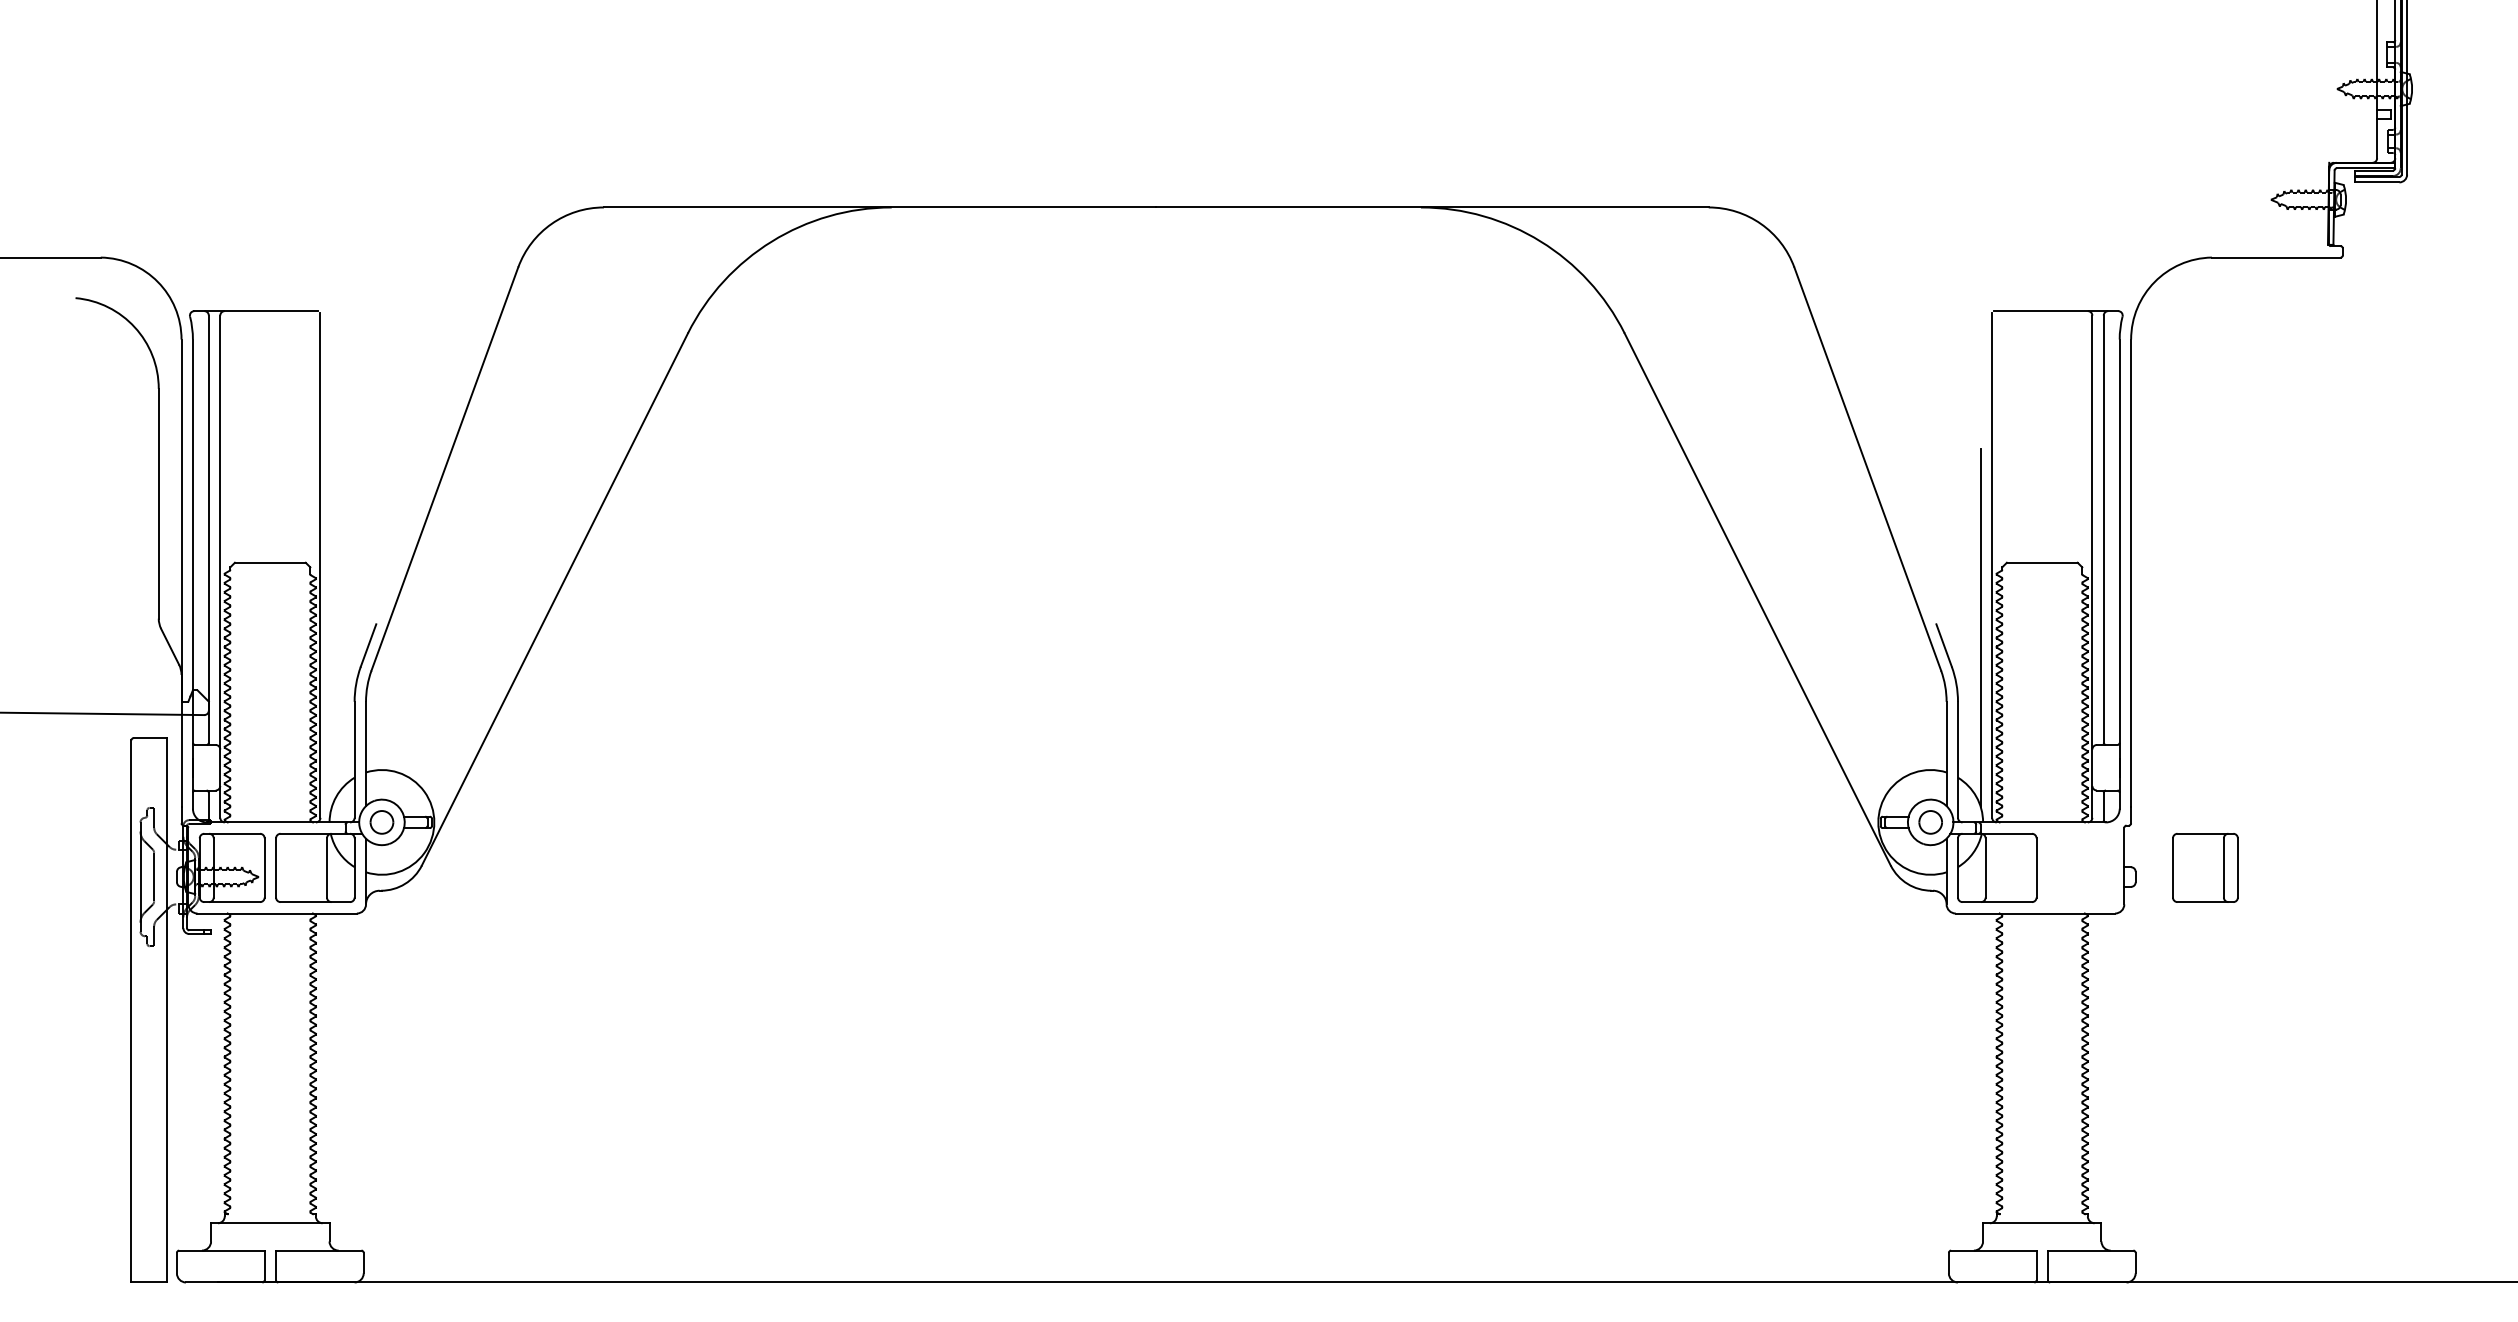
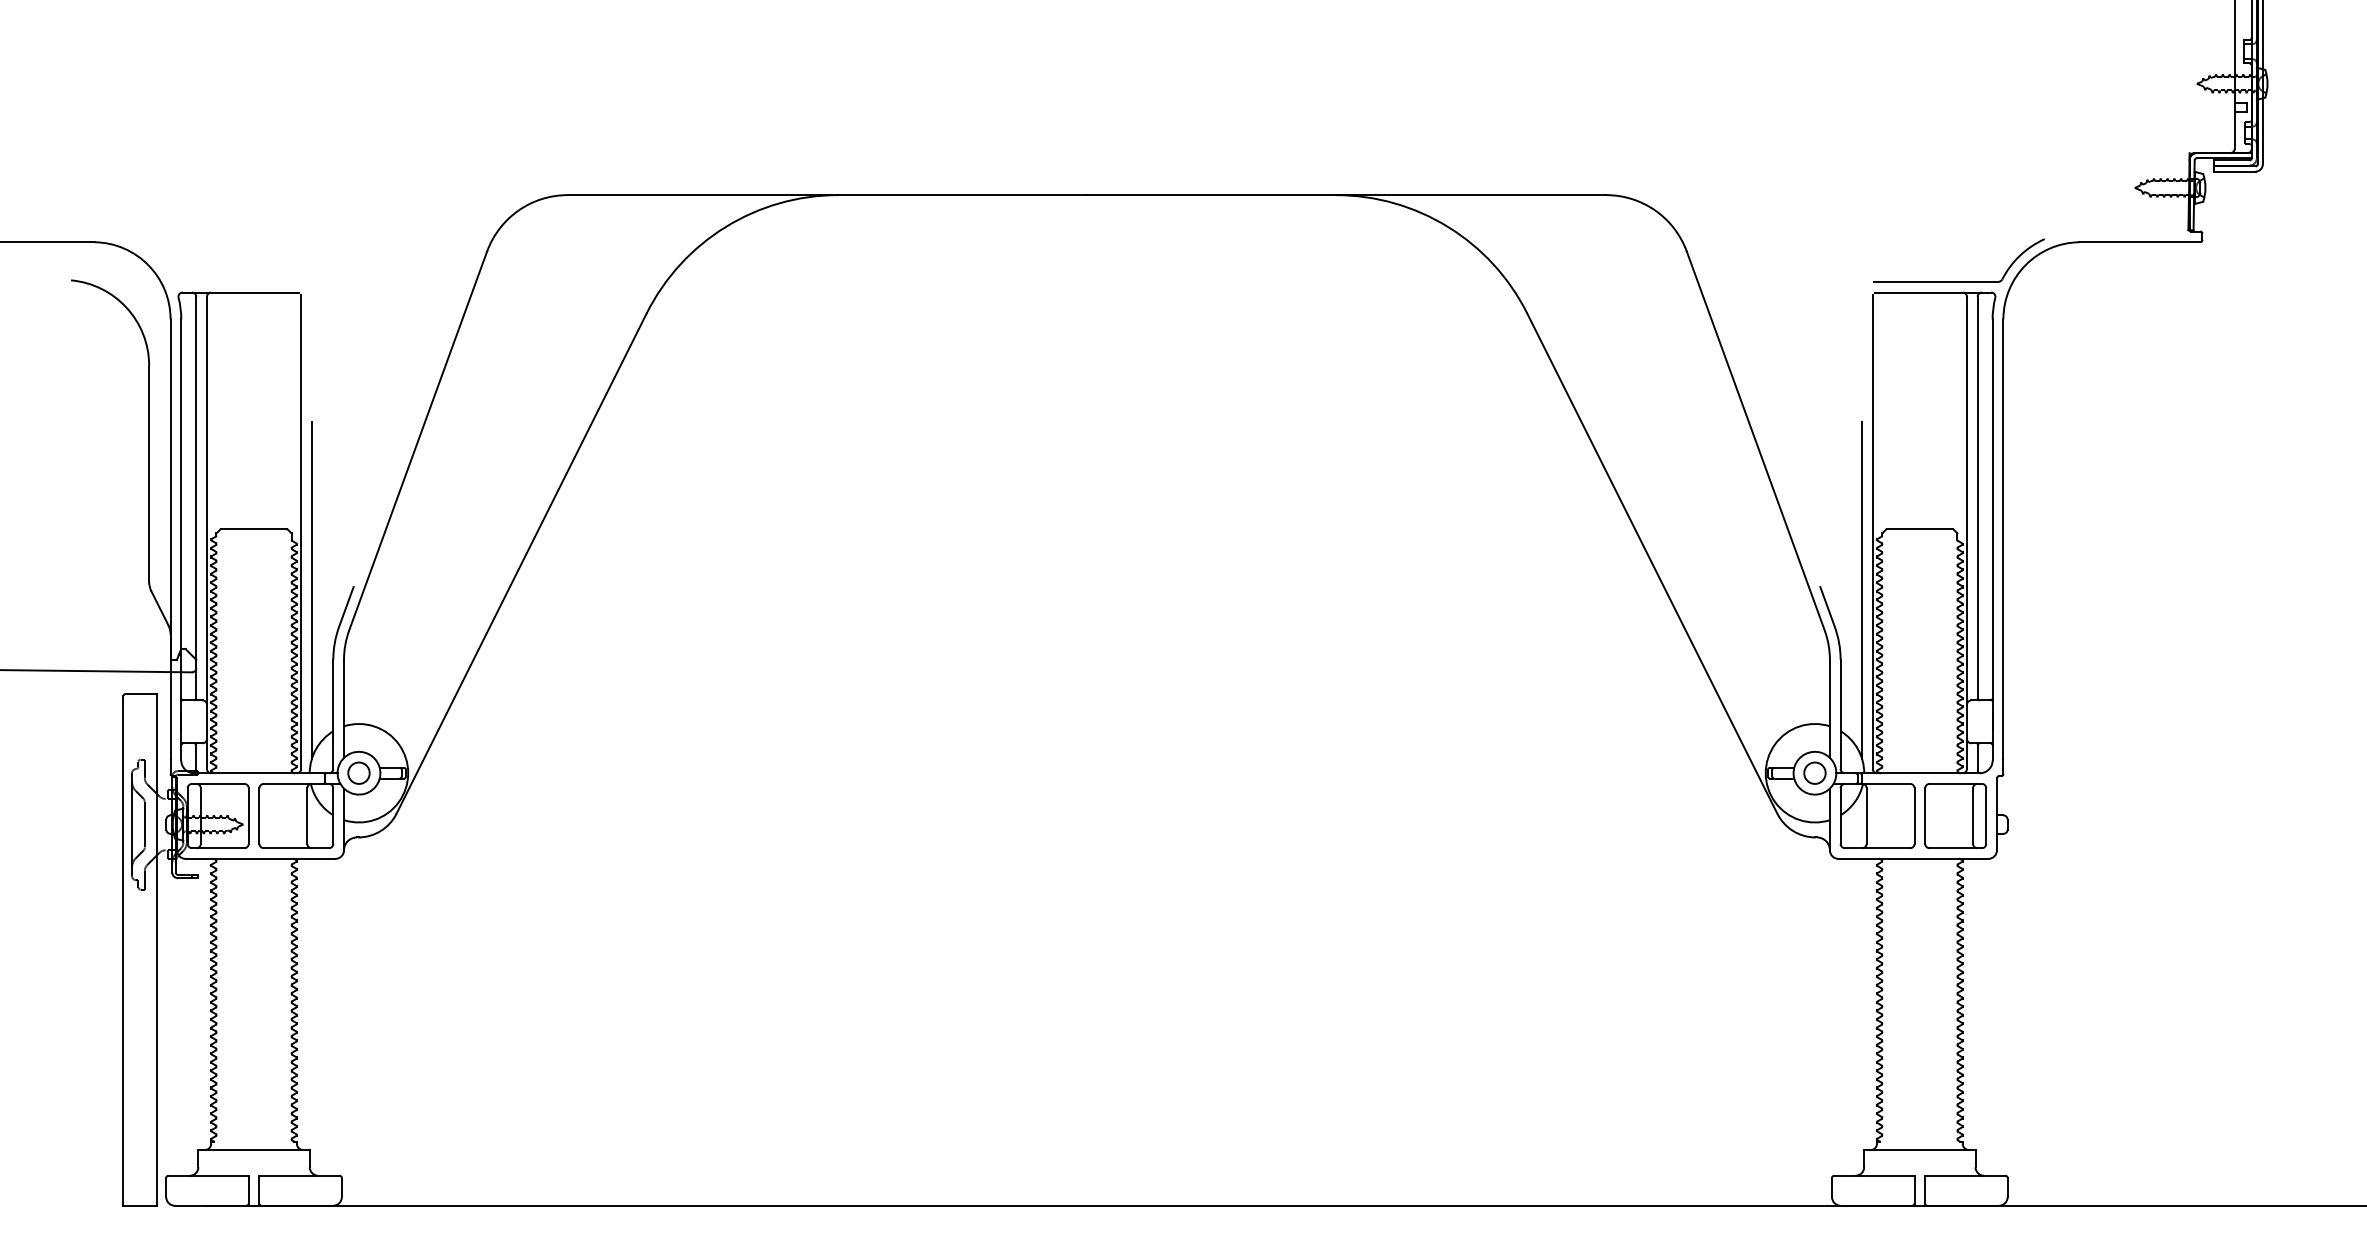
part: (2083, 299) -> (1958, 281), added
line: (331, 627) -> (311, 590), added
part: (2205, 867) -> (1955, 815), moved

